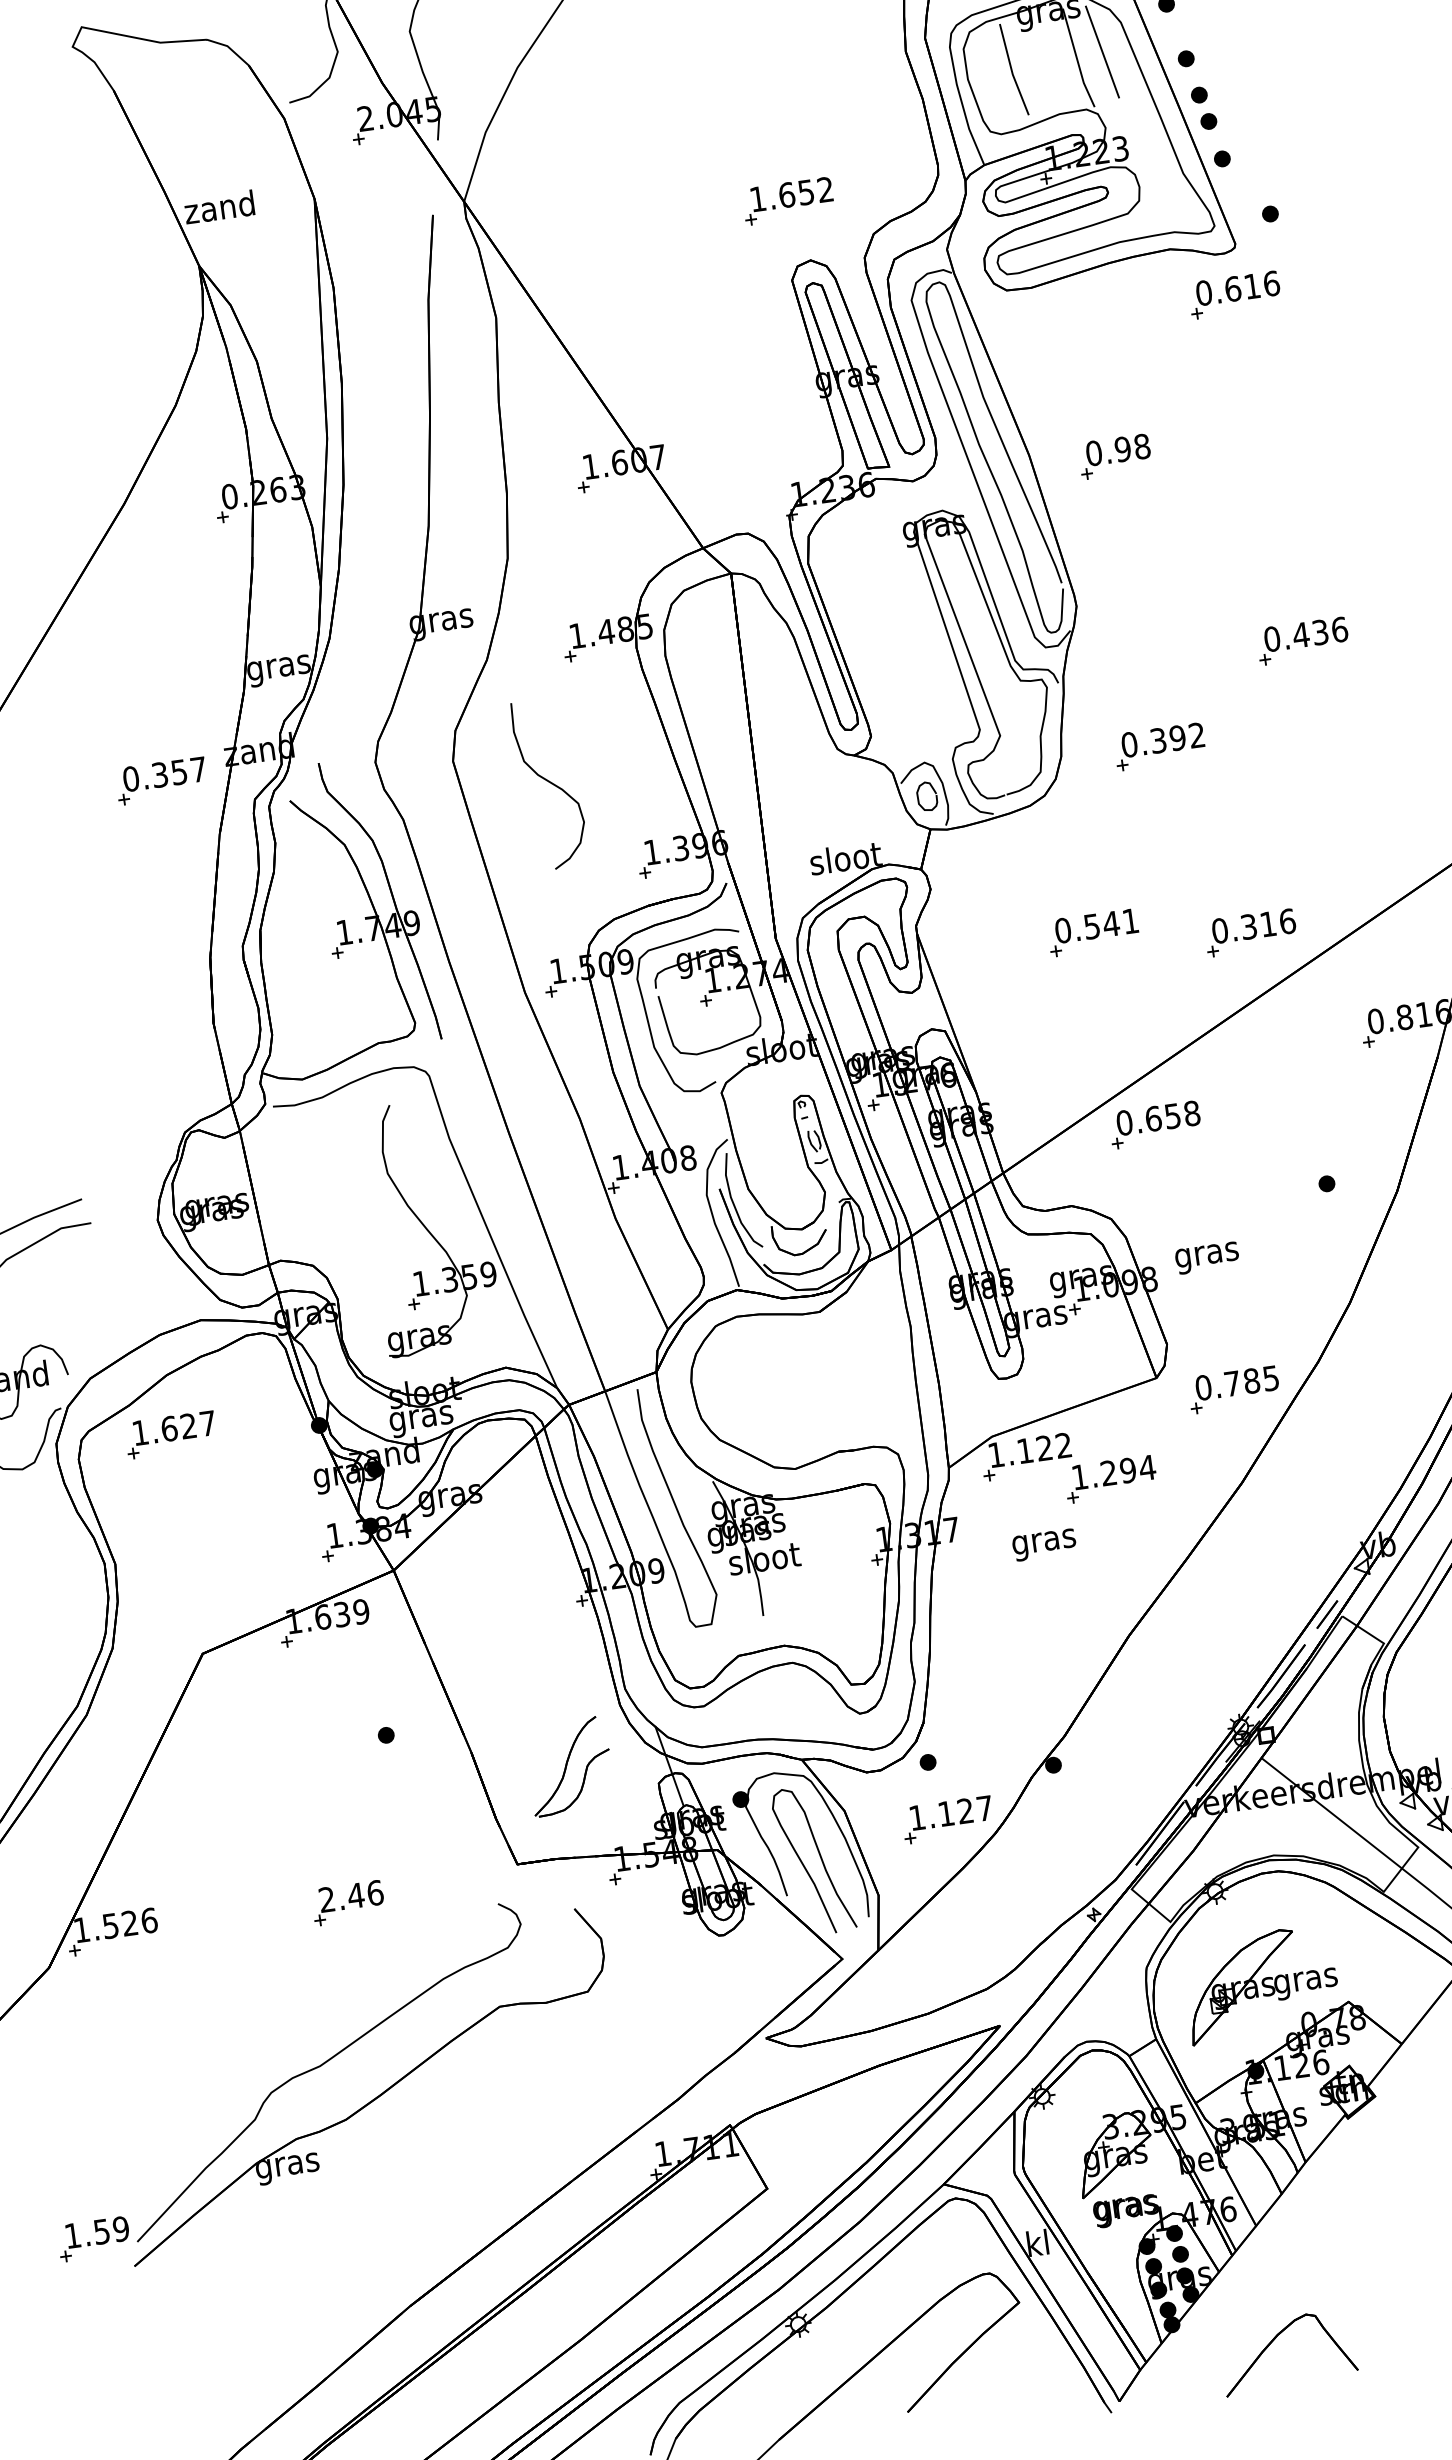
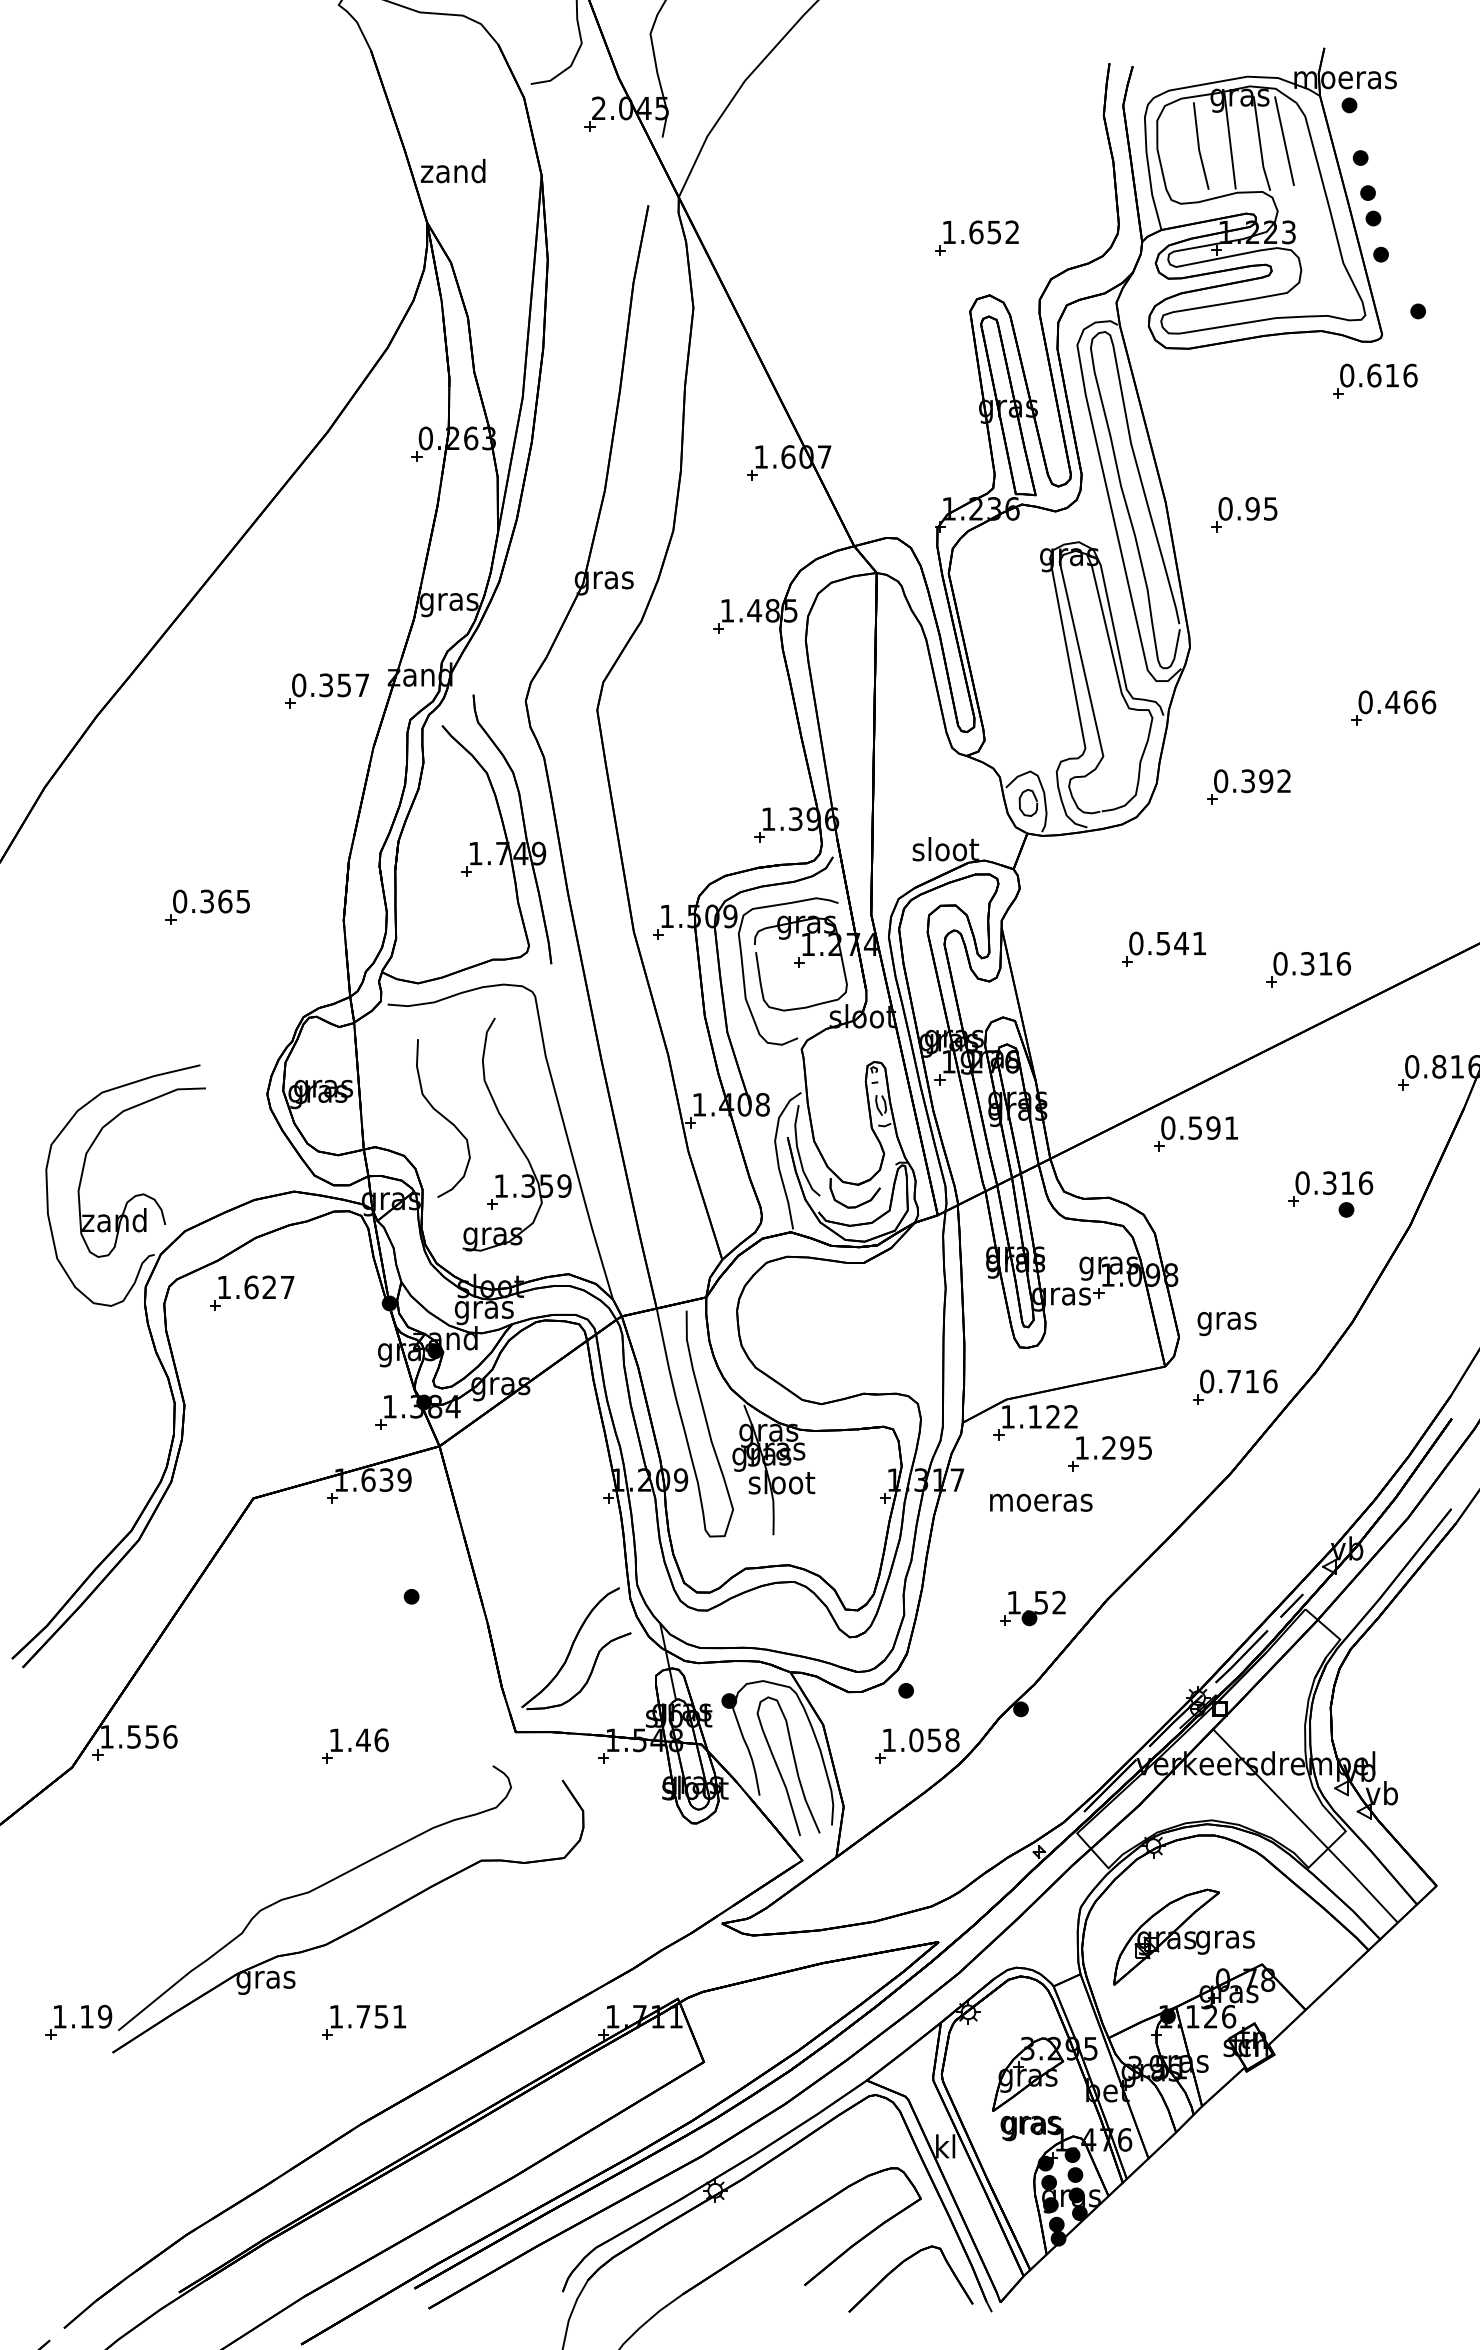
line: (1043, 60) -> (1229, 141), added
text: (1141, 446) -> (1270, 508), 0.98 -> 0.95
text: (1320, 632) -> (1410, 702), 0.436 -> 0.466
curve: (549, 783) -> (443, 1117), moved
part: (66, 1028) -> (207, 906), added
text: (1172, 1115) -> (1213, 1127), 0.658 -> 0.591
part: (1306, 1163) -> (1330, 1188), added
text: (1206, 1258) -> (1226, 1324), moved
text: (1261, 1379) -> (1261, 1381), 0.785 -> 0.716
text: (1146, 1467) -> (1144, 1447), 1.294 -> 1.295
text: (1045, 1544) -> (1041, 1505), gras -> moeras
part: (1050, 1655) -> (1032, 1608), added
part: (569, 1766) -> (576, 1648), size x1.43
text: (965, 1811) -> (934, 1740), 1.127 -> 1.058
text: (326, 1898) -> (335, 1739), 2.46 -> 1.46
text: (129, 1923) -> (151, 1736), 1.526 -> 1.556
part: (398, 2196) -> (364, 2022), added
text: (101, 2231) -> (86, 2016), 1.59 -> 1.19
part: (1274, 2340) -> (899, 2266), moved

